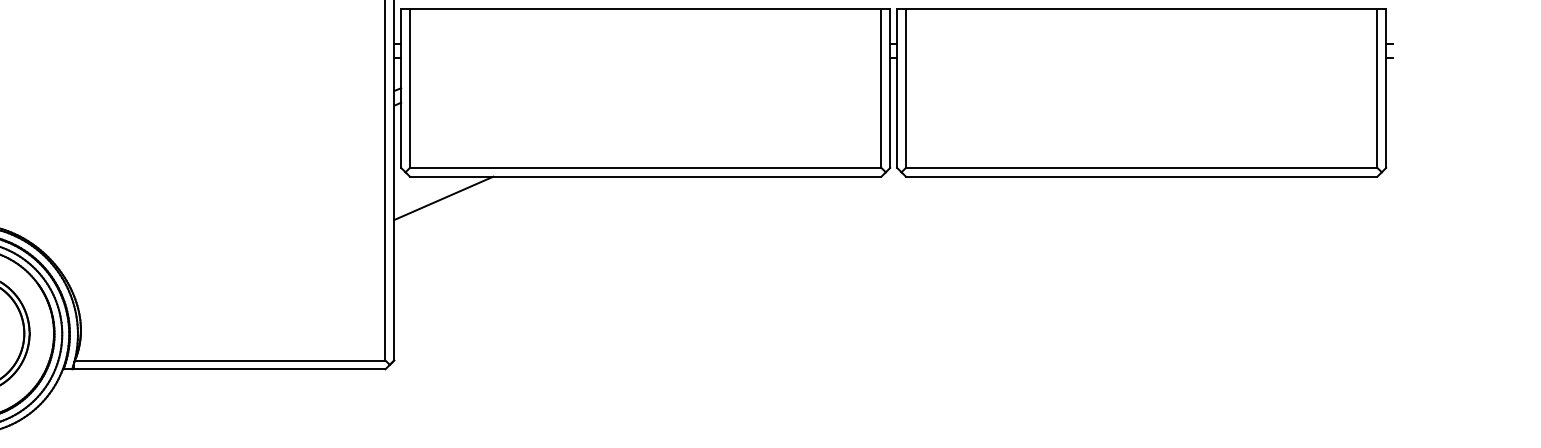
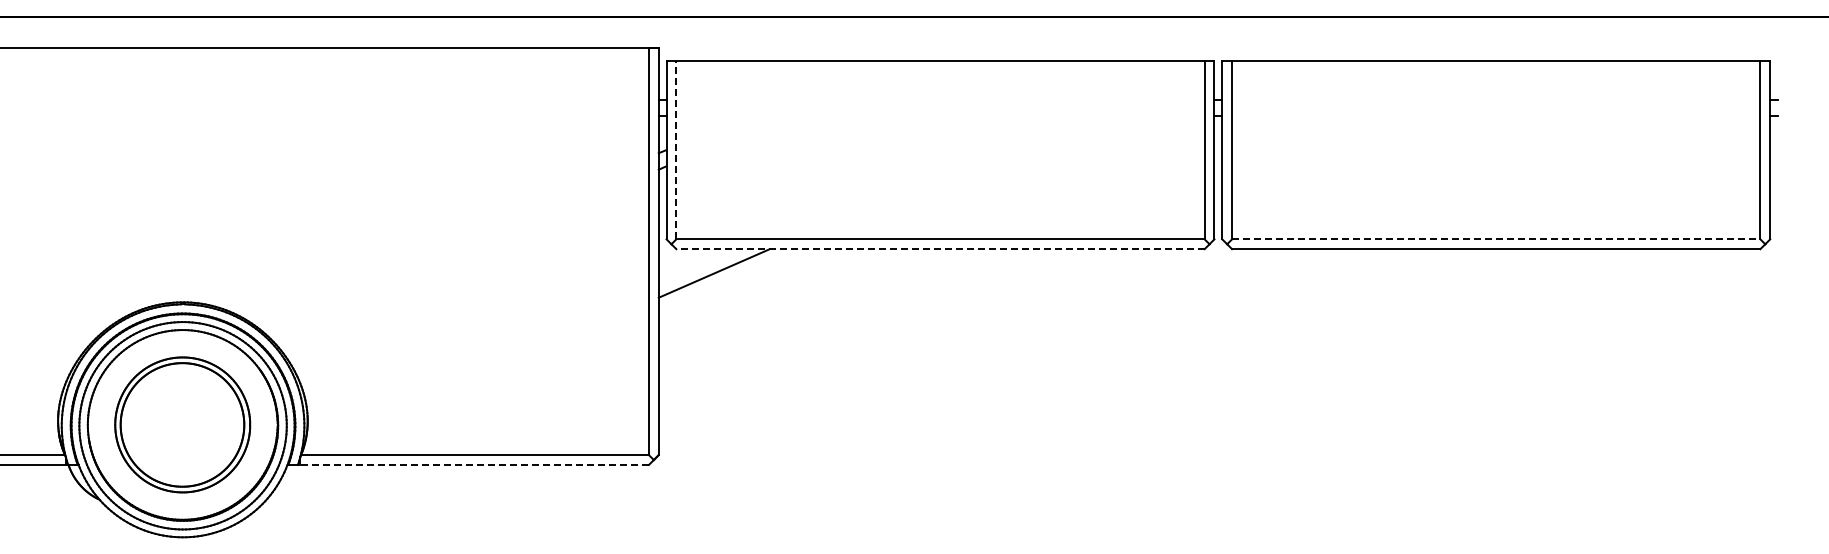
line: (410, 87) -> (676, 149), solid -> dashed
line: (1141, 168) -> (1496, 239), solid -> dashed
line: (645, 176) -> (940, 249), solid -> dashed
line: (229, 368) -> (474, 464), solid -> dashed

